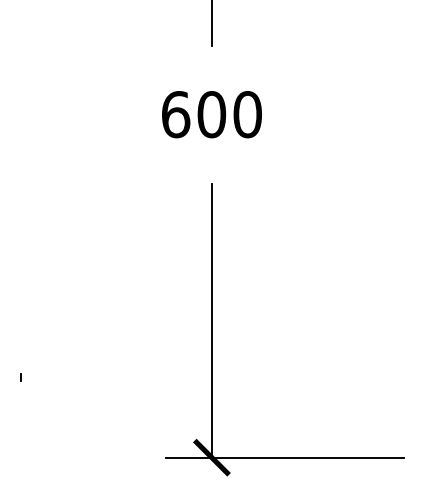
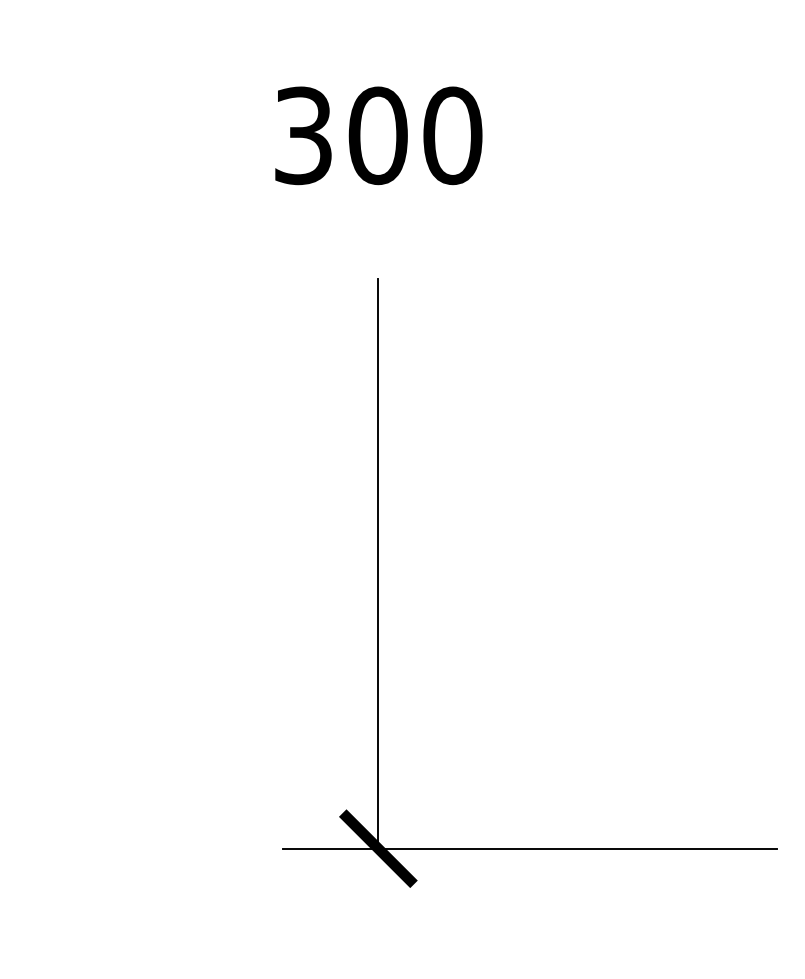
text: (176, 114) -> (304, 135), 600 -> 300

